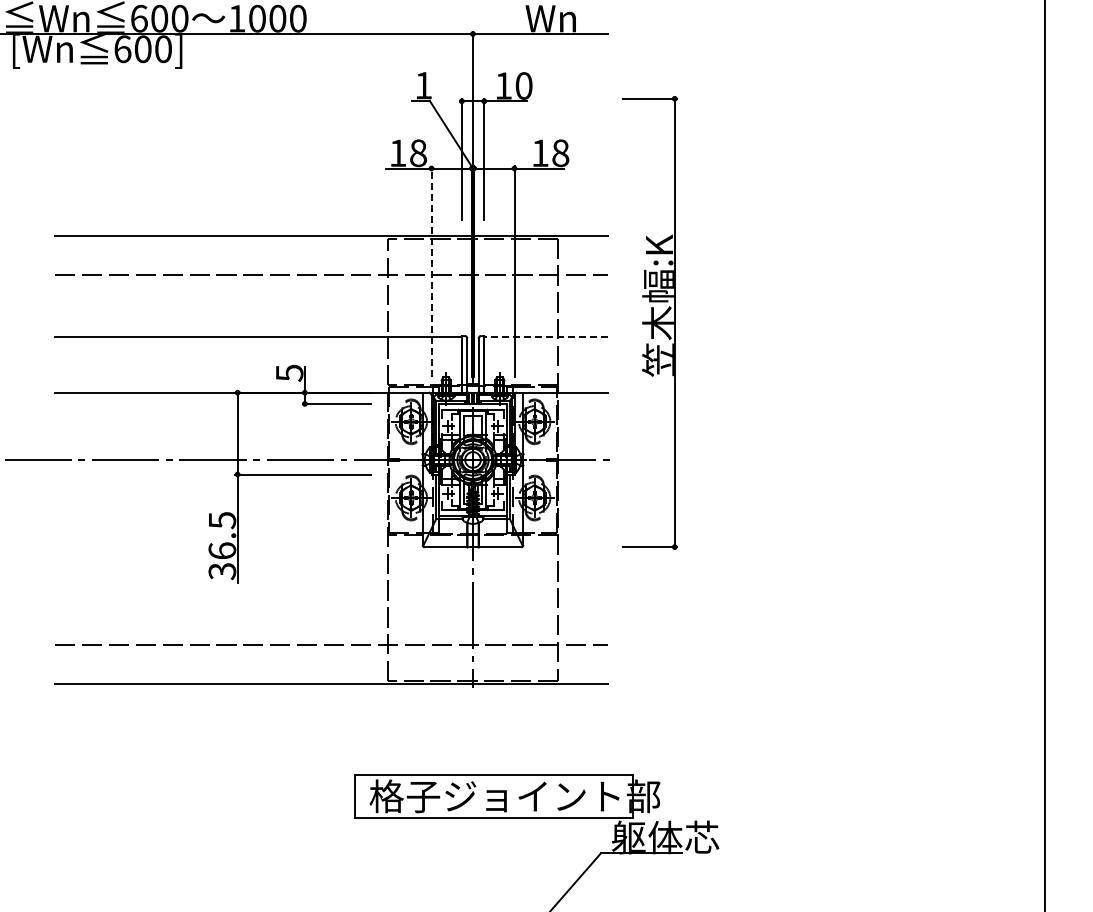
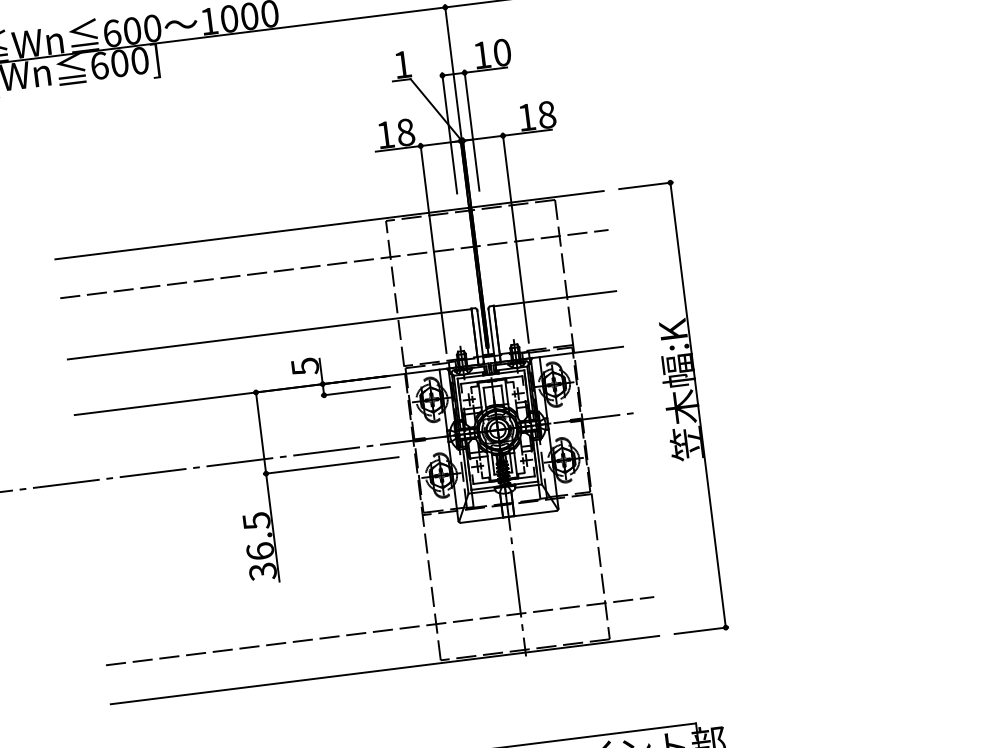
line: (431, 271) -> (433, 248), dashed -> solid
part: (649, 322) -> (672, 407), moved
line: (545, 336) -> (554, 298), dashed -> solid

